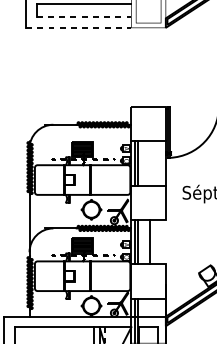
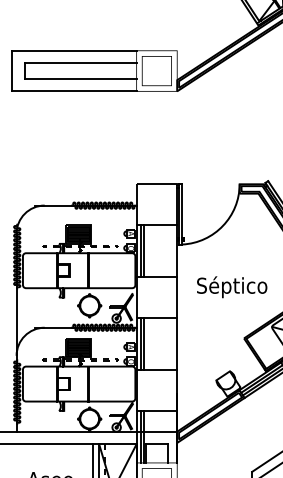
line: (83, 16) -> (80, 78), dashed -> solid
line: (79, 27) -> (75, 91), dashed -> solid
line: (149, 241) -> (177, 343), moved

